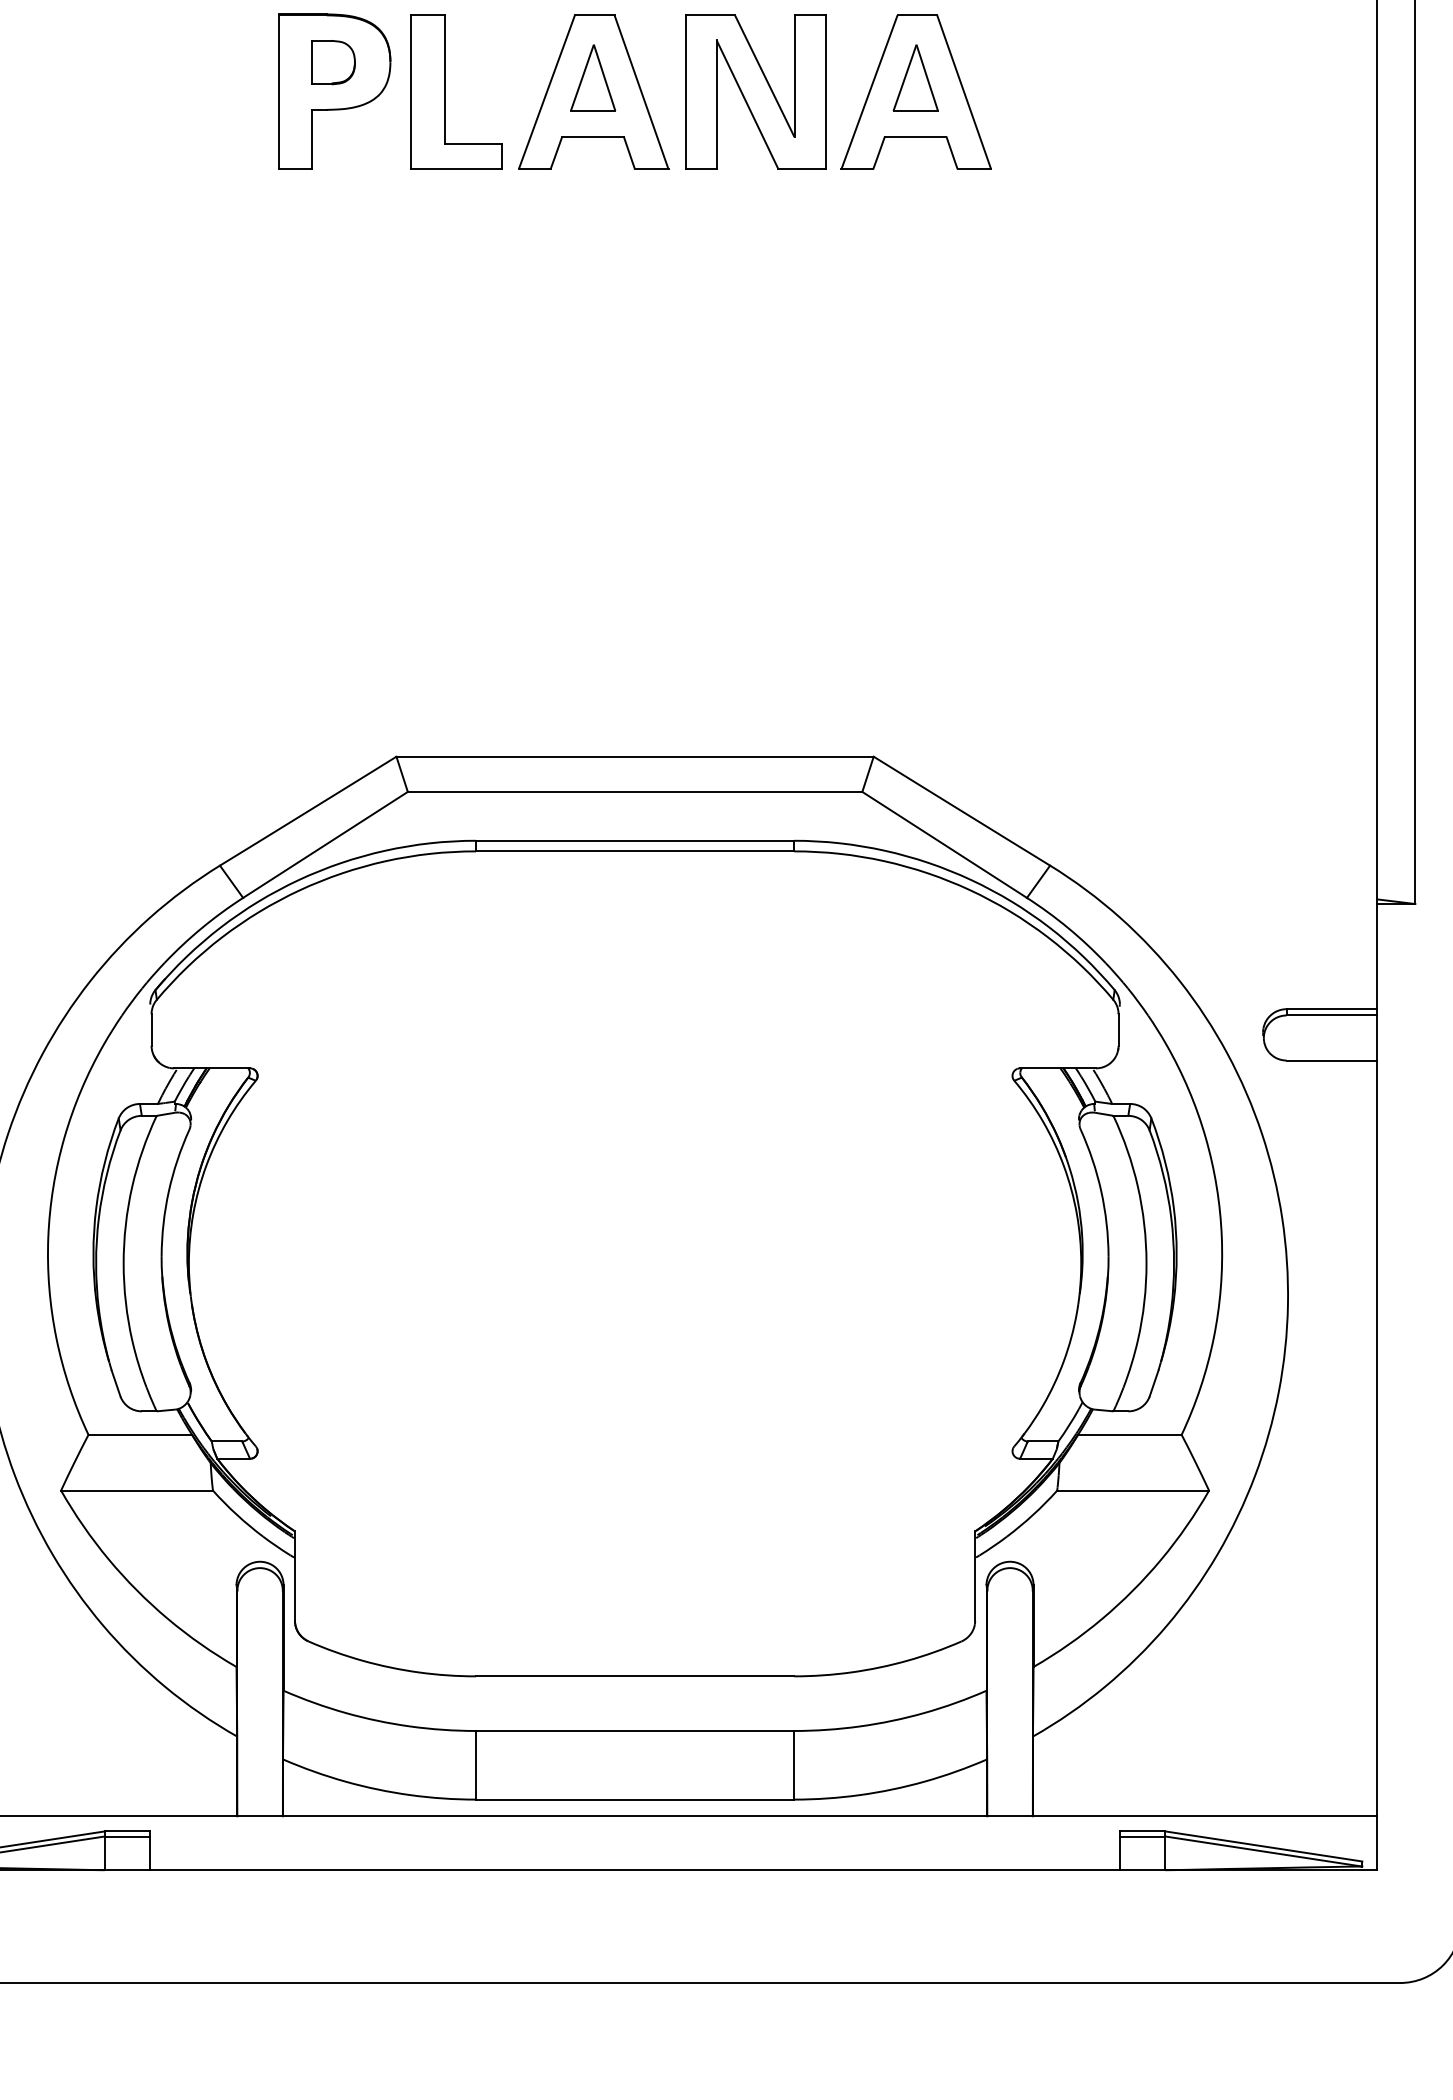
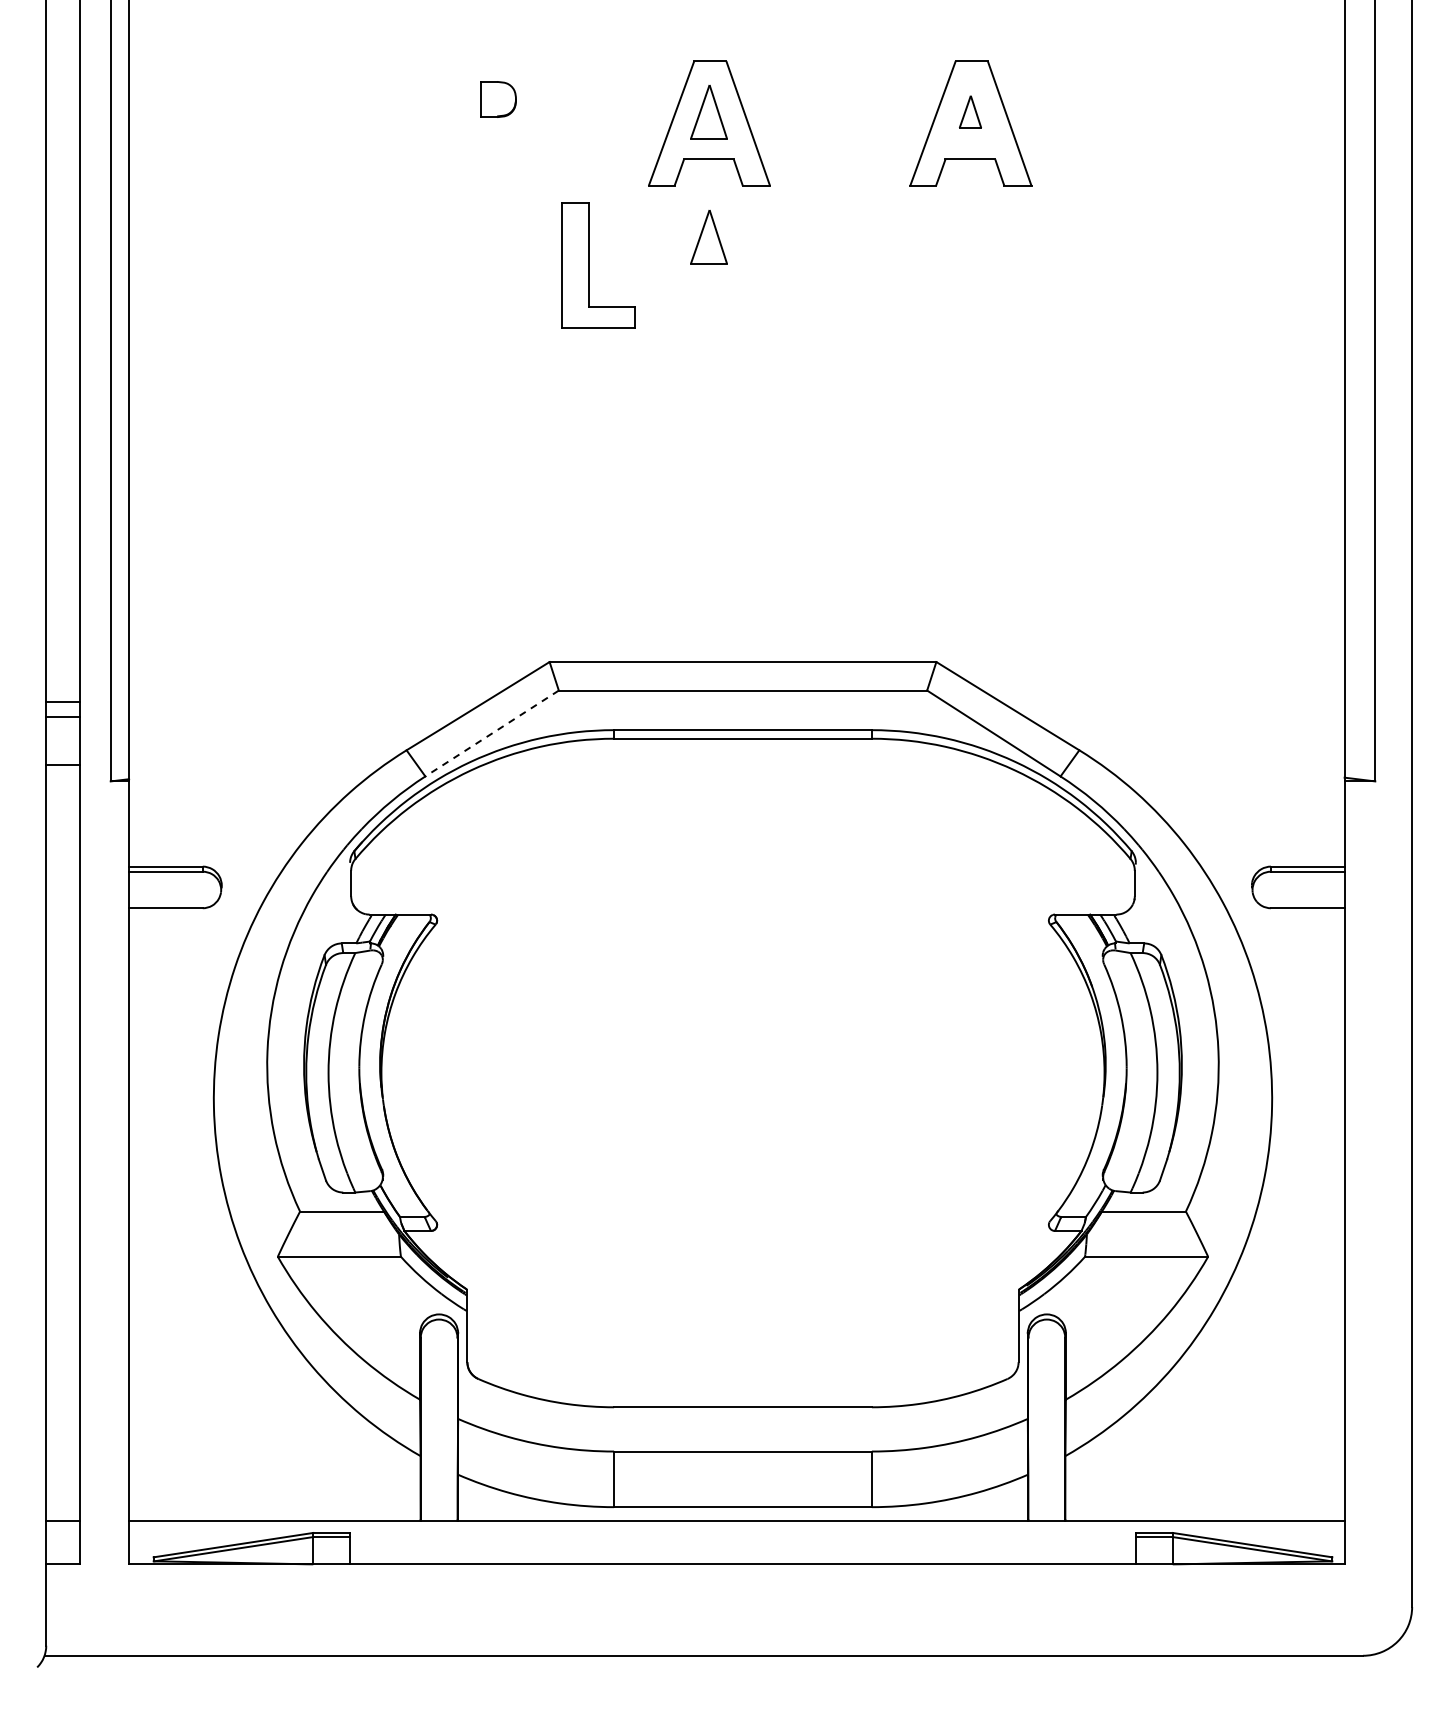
part: (915, 77) -> (970, 111), size x0.6
part: (334, 90) -> (499, 122), removed
part: (445, 92) -> (589, 265), moved
part: (755, 92) -> (840, 123), removed
part: (592, 232) -> (708, 237), added
line: (324, 844) -> (491, 733), solid -> dashed

